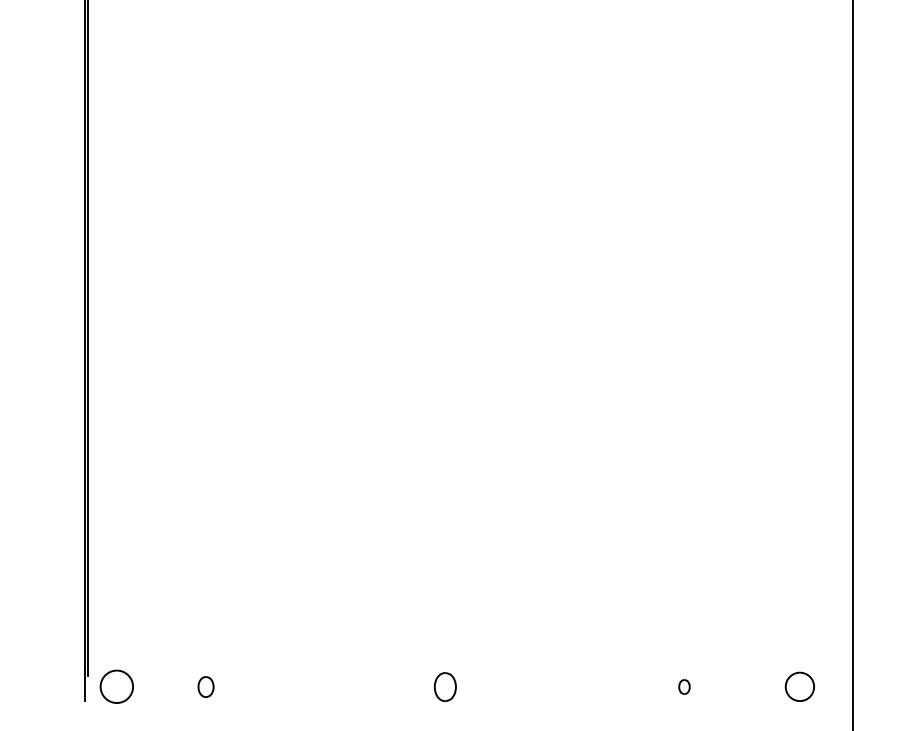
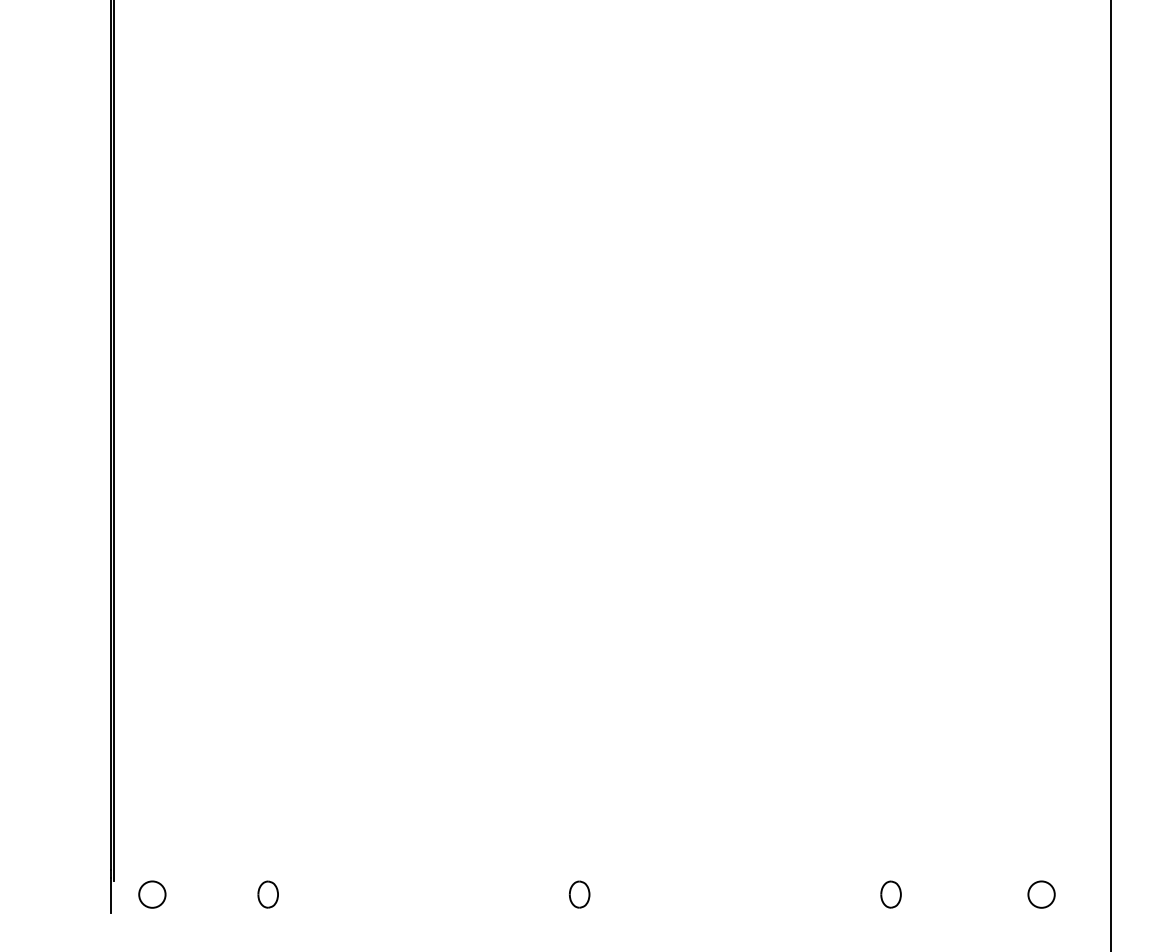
part: (444, 686) -> (578, 893), size x0.71
part: (684, 686) -> (891, 893), size x1.43
circle: (117, 687) -> (152, 895), size x0.62
circle: (800, 687) -> (1042, 895), size x0.71

